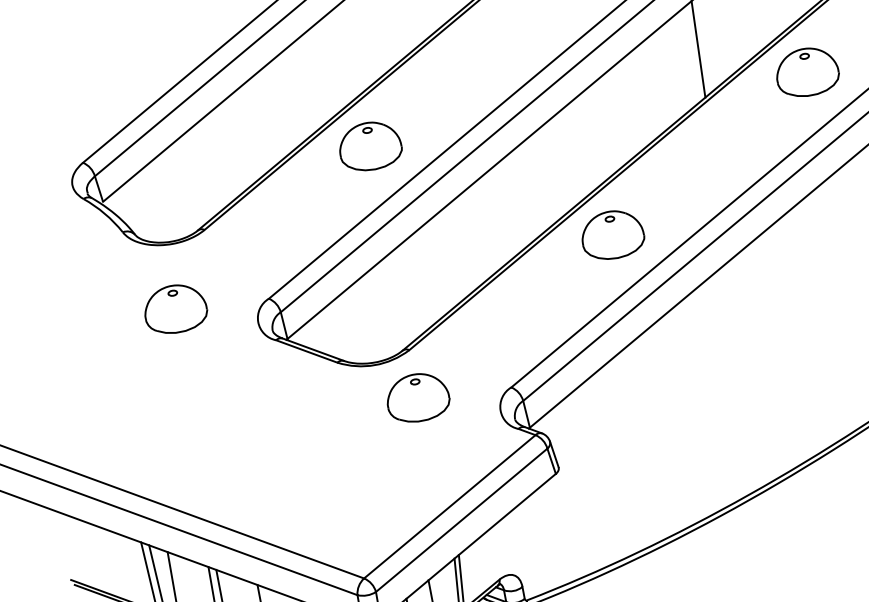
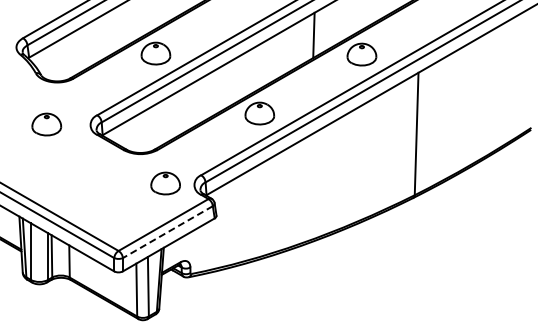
part: (174, 309) -> (46, 124), moved
part: (417, 397) -> (165, 183), moved
line: (460, 521) -> (167, 232), solid -> dashed

